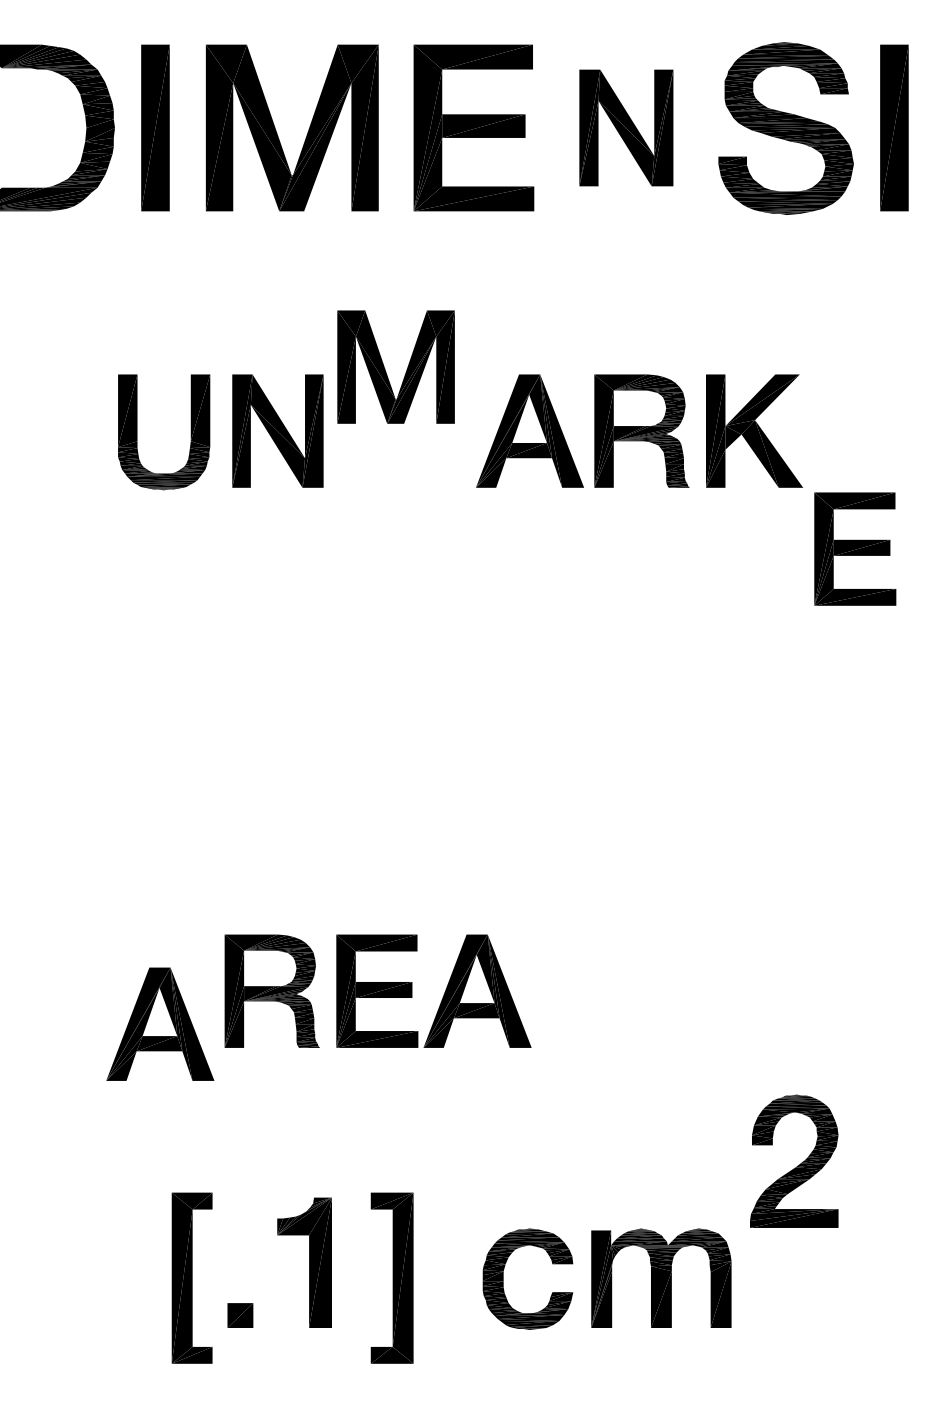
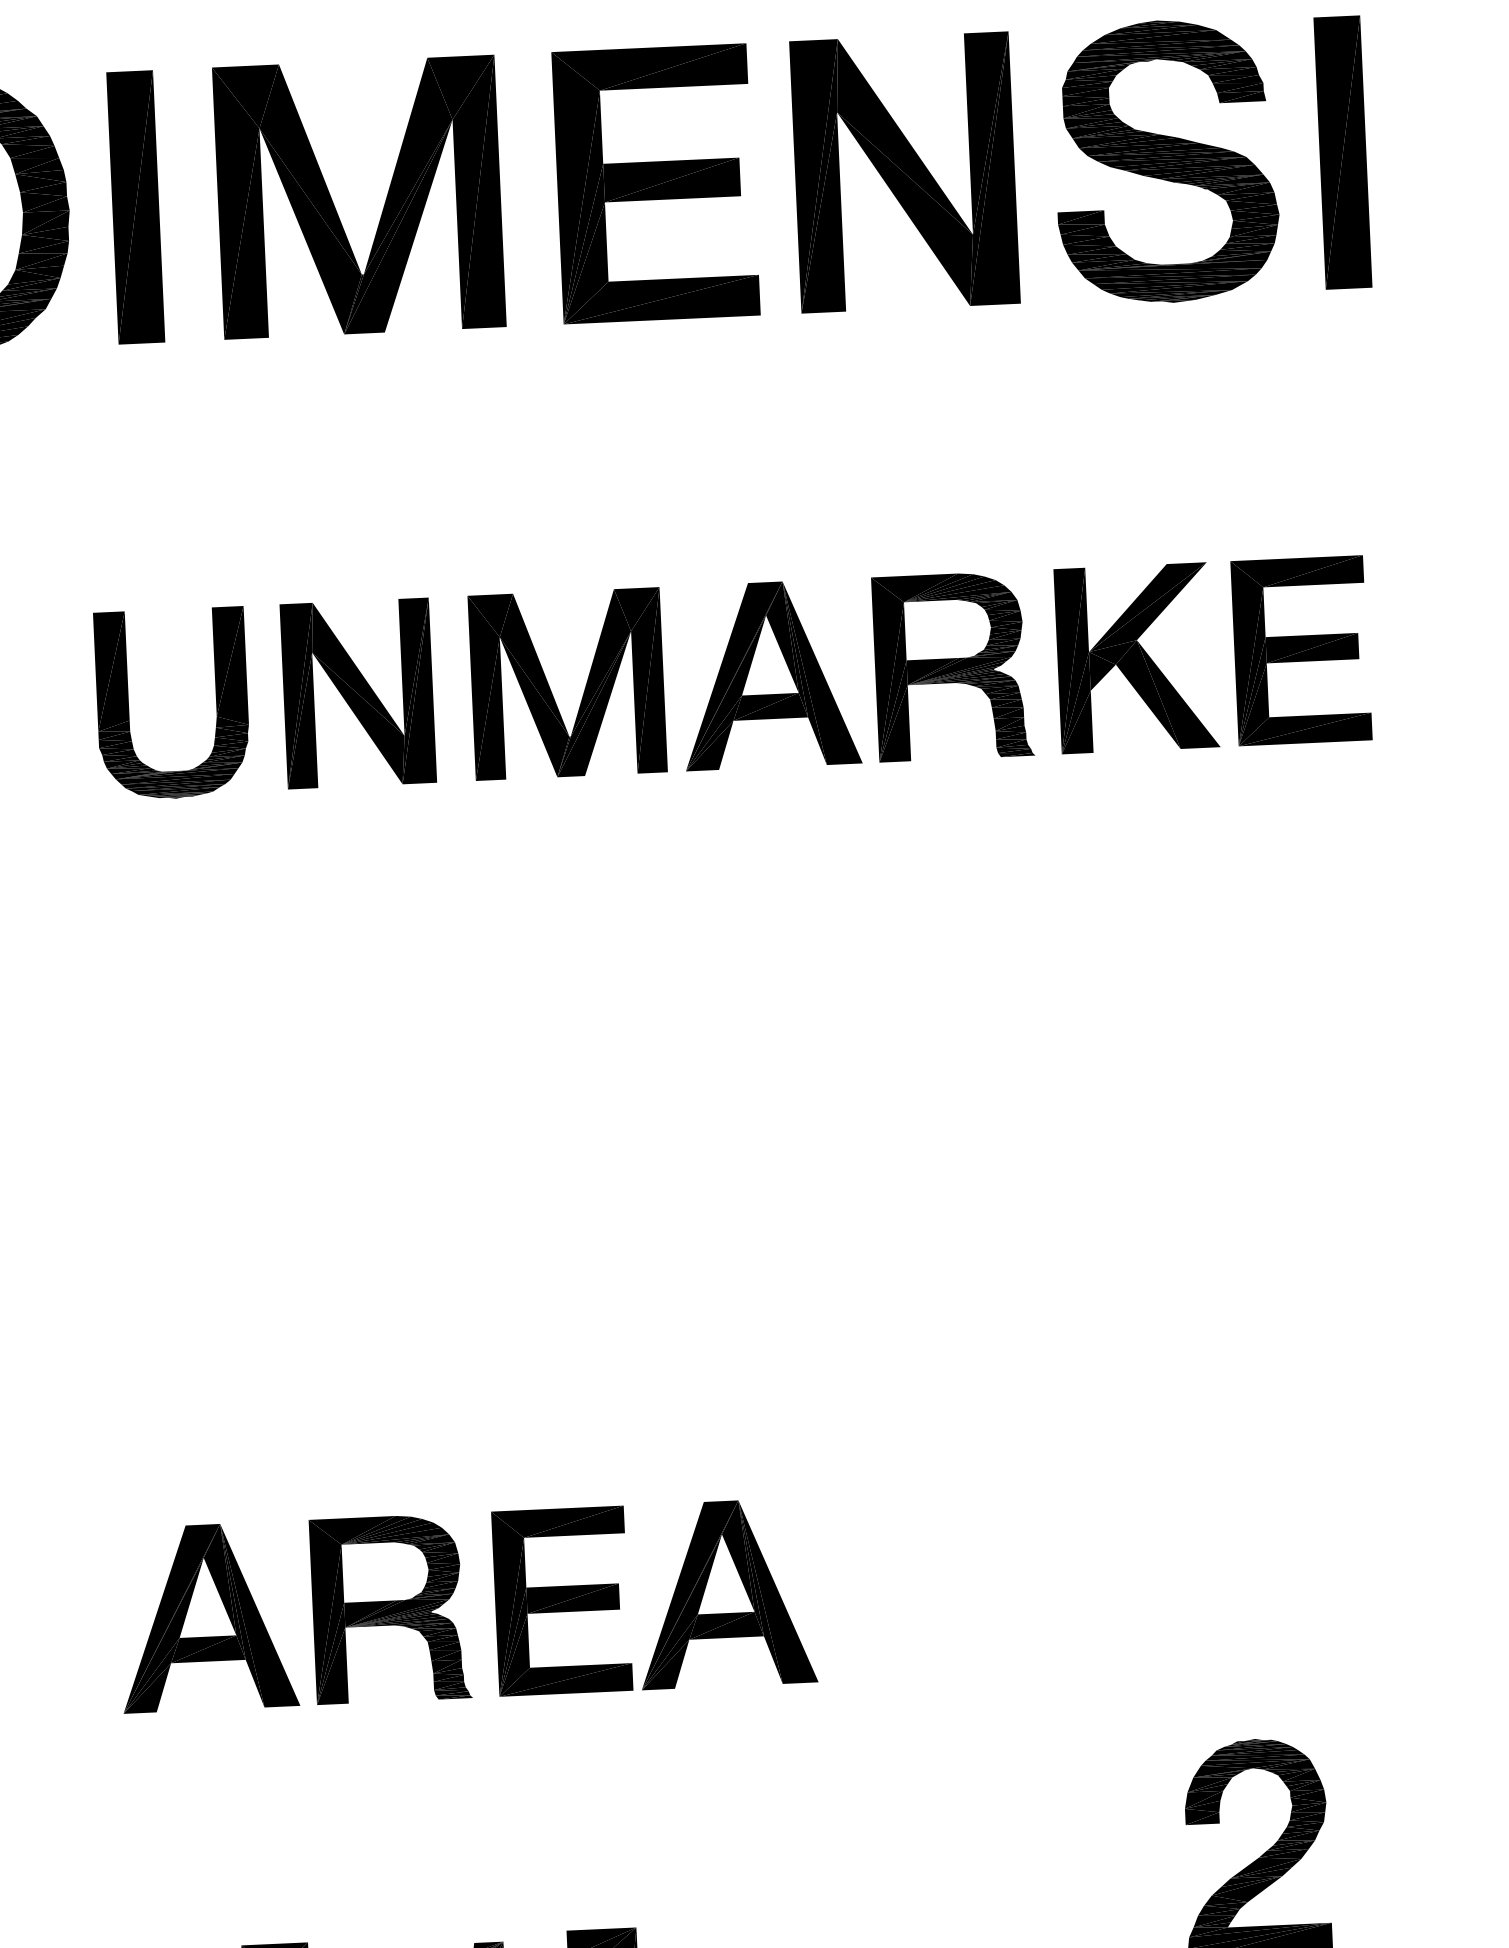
part: (626, 127) -> (905, 171), size x1.43
part: (385, 368) -> (550, 687), moved
part: (855, 548) -> (1301, 649), moved
part: (160, 1023) -> (207, 1616), moved

